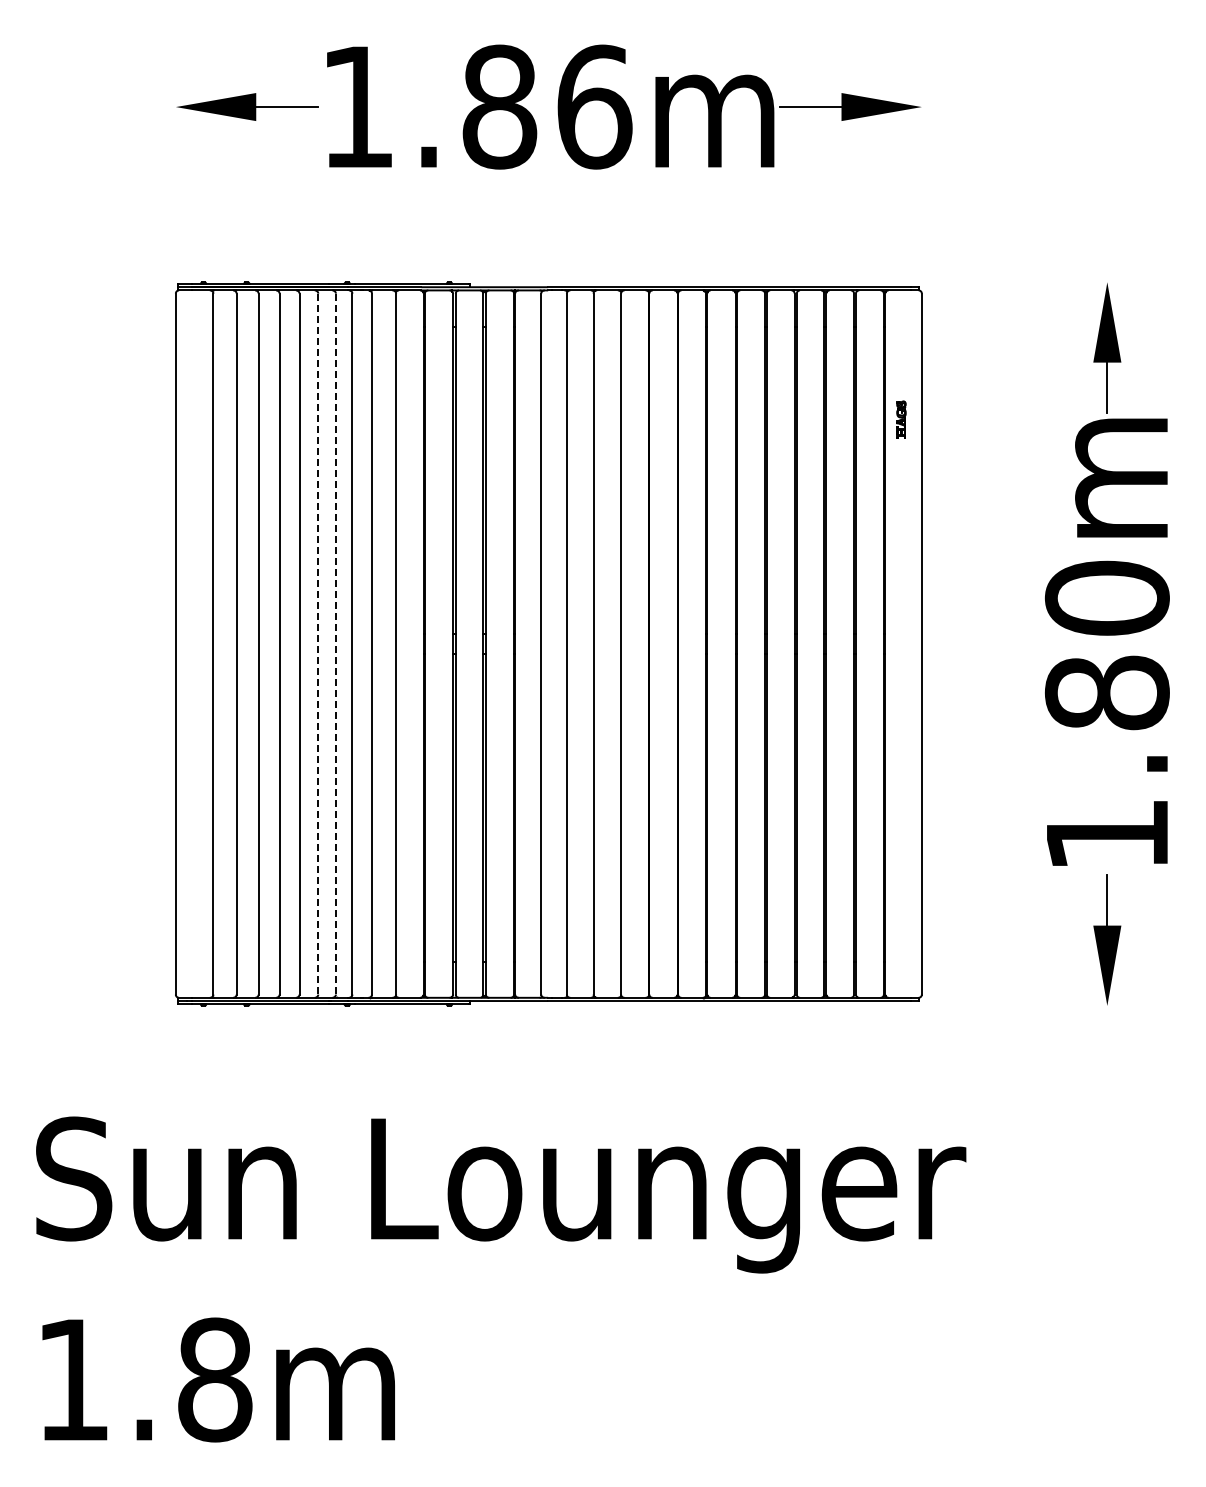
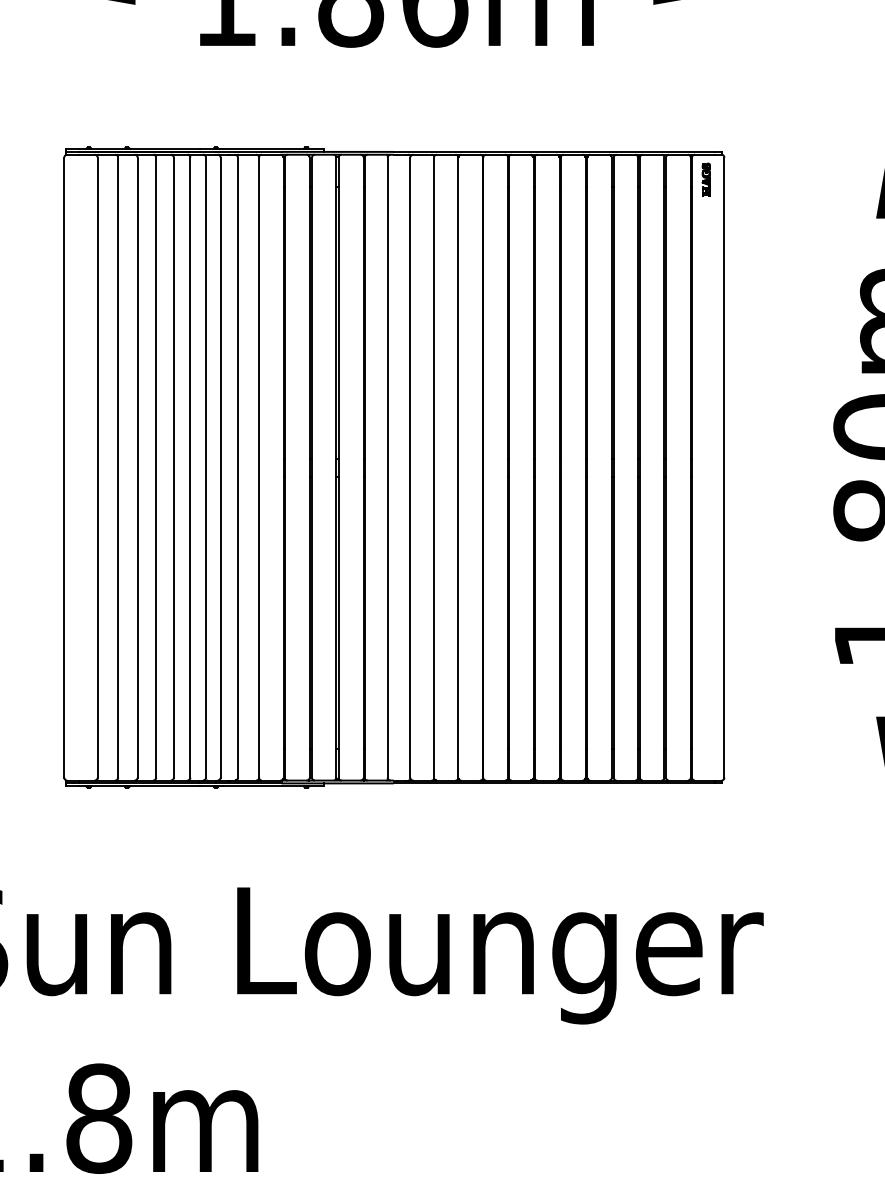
part: (901, 419) -> (706, 179), moved
line: (318, 644) -> (190, 467), dashed -> solid
line: (335, 644) -> (205, 467), dashed -> solid

